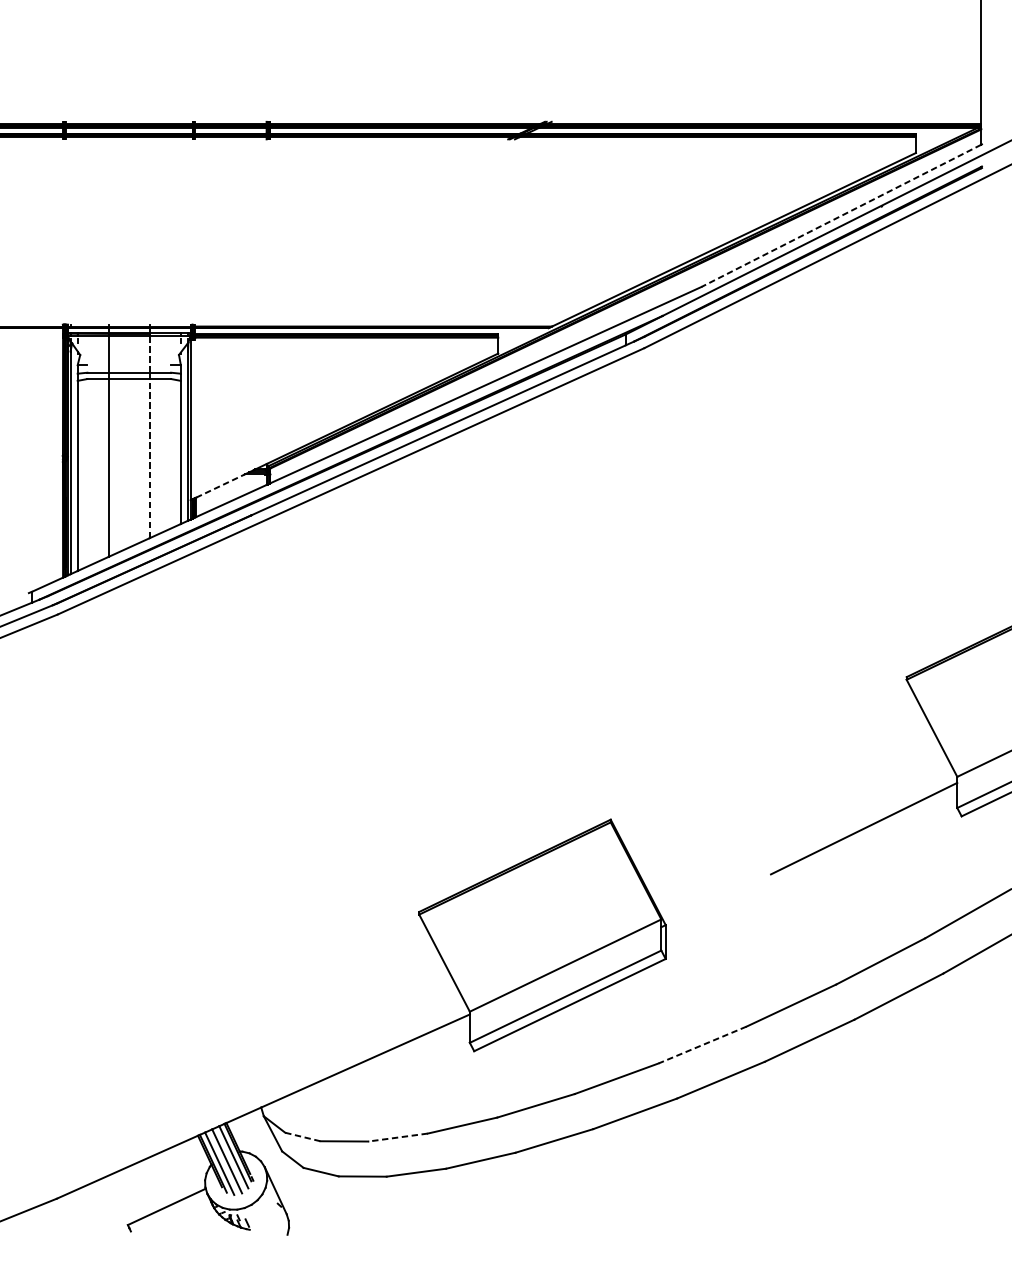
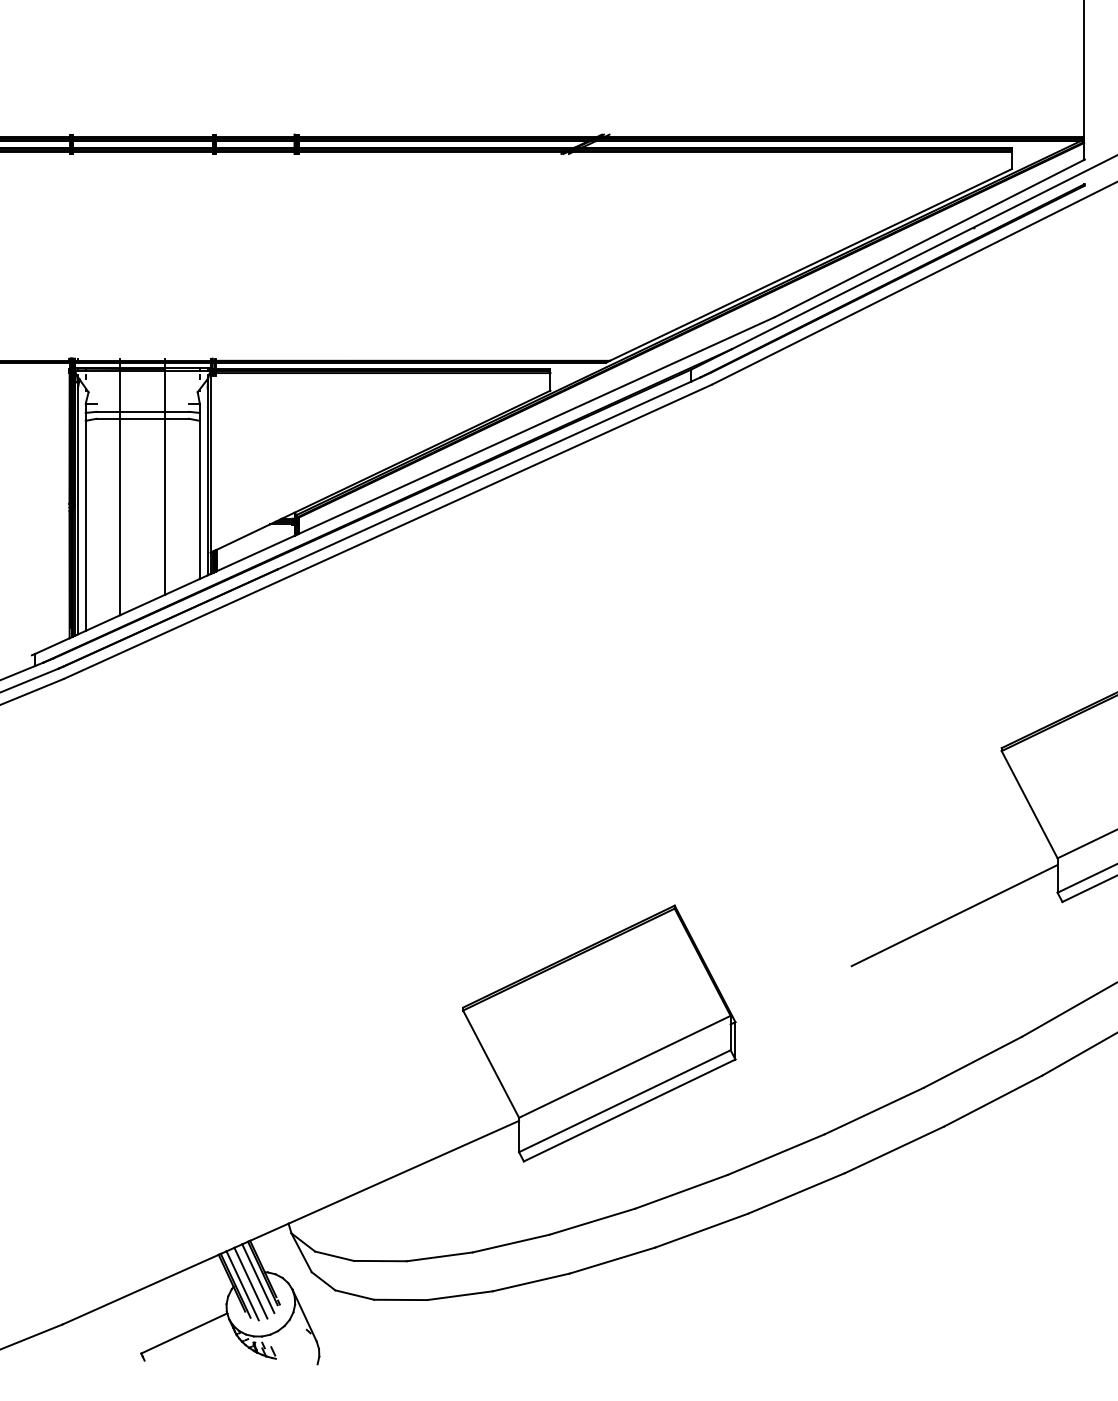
line: (841, 215) -> (929, 238), dashed -> solid
line: (149, 354) -> (165, 391), dashed -> solid
line: (149, 458) -> (165, 506), dashed -> solid
line: (220, 486) -> (243, 537), dashed -> solid
line: (702, 1044) -> (776, 1154), dashed -> solid
line: (302, 1137) -> (334, 1256), dashed -> solid
line: (397, 1137) -> (439, 1256), dashed -> solid

